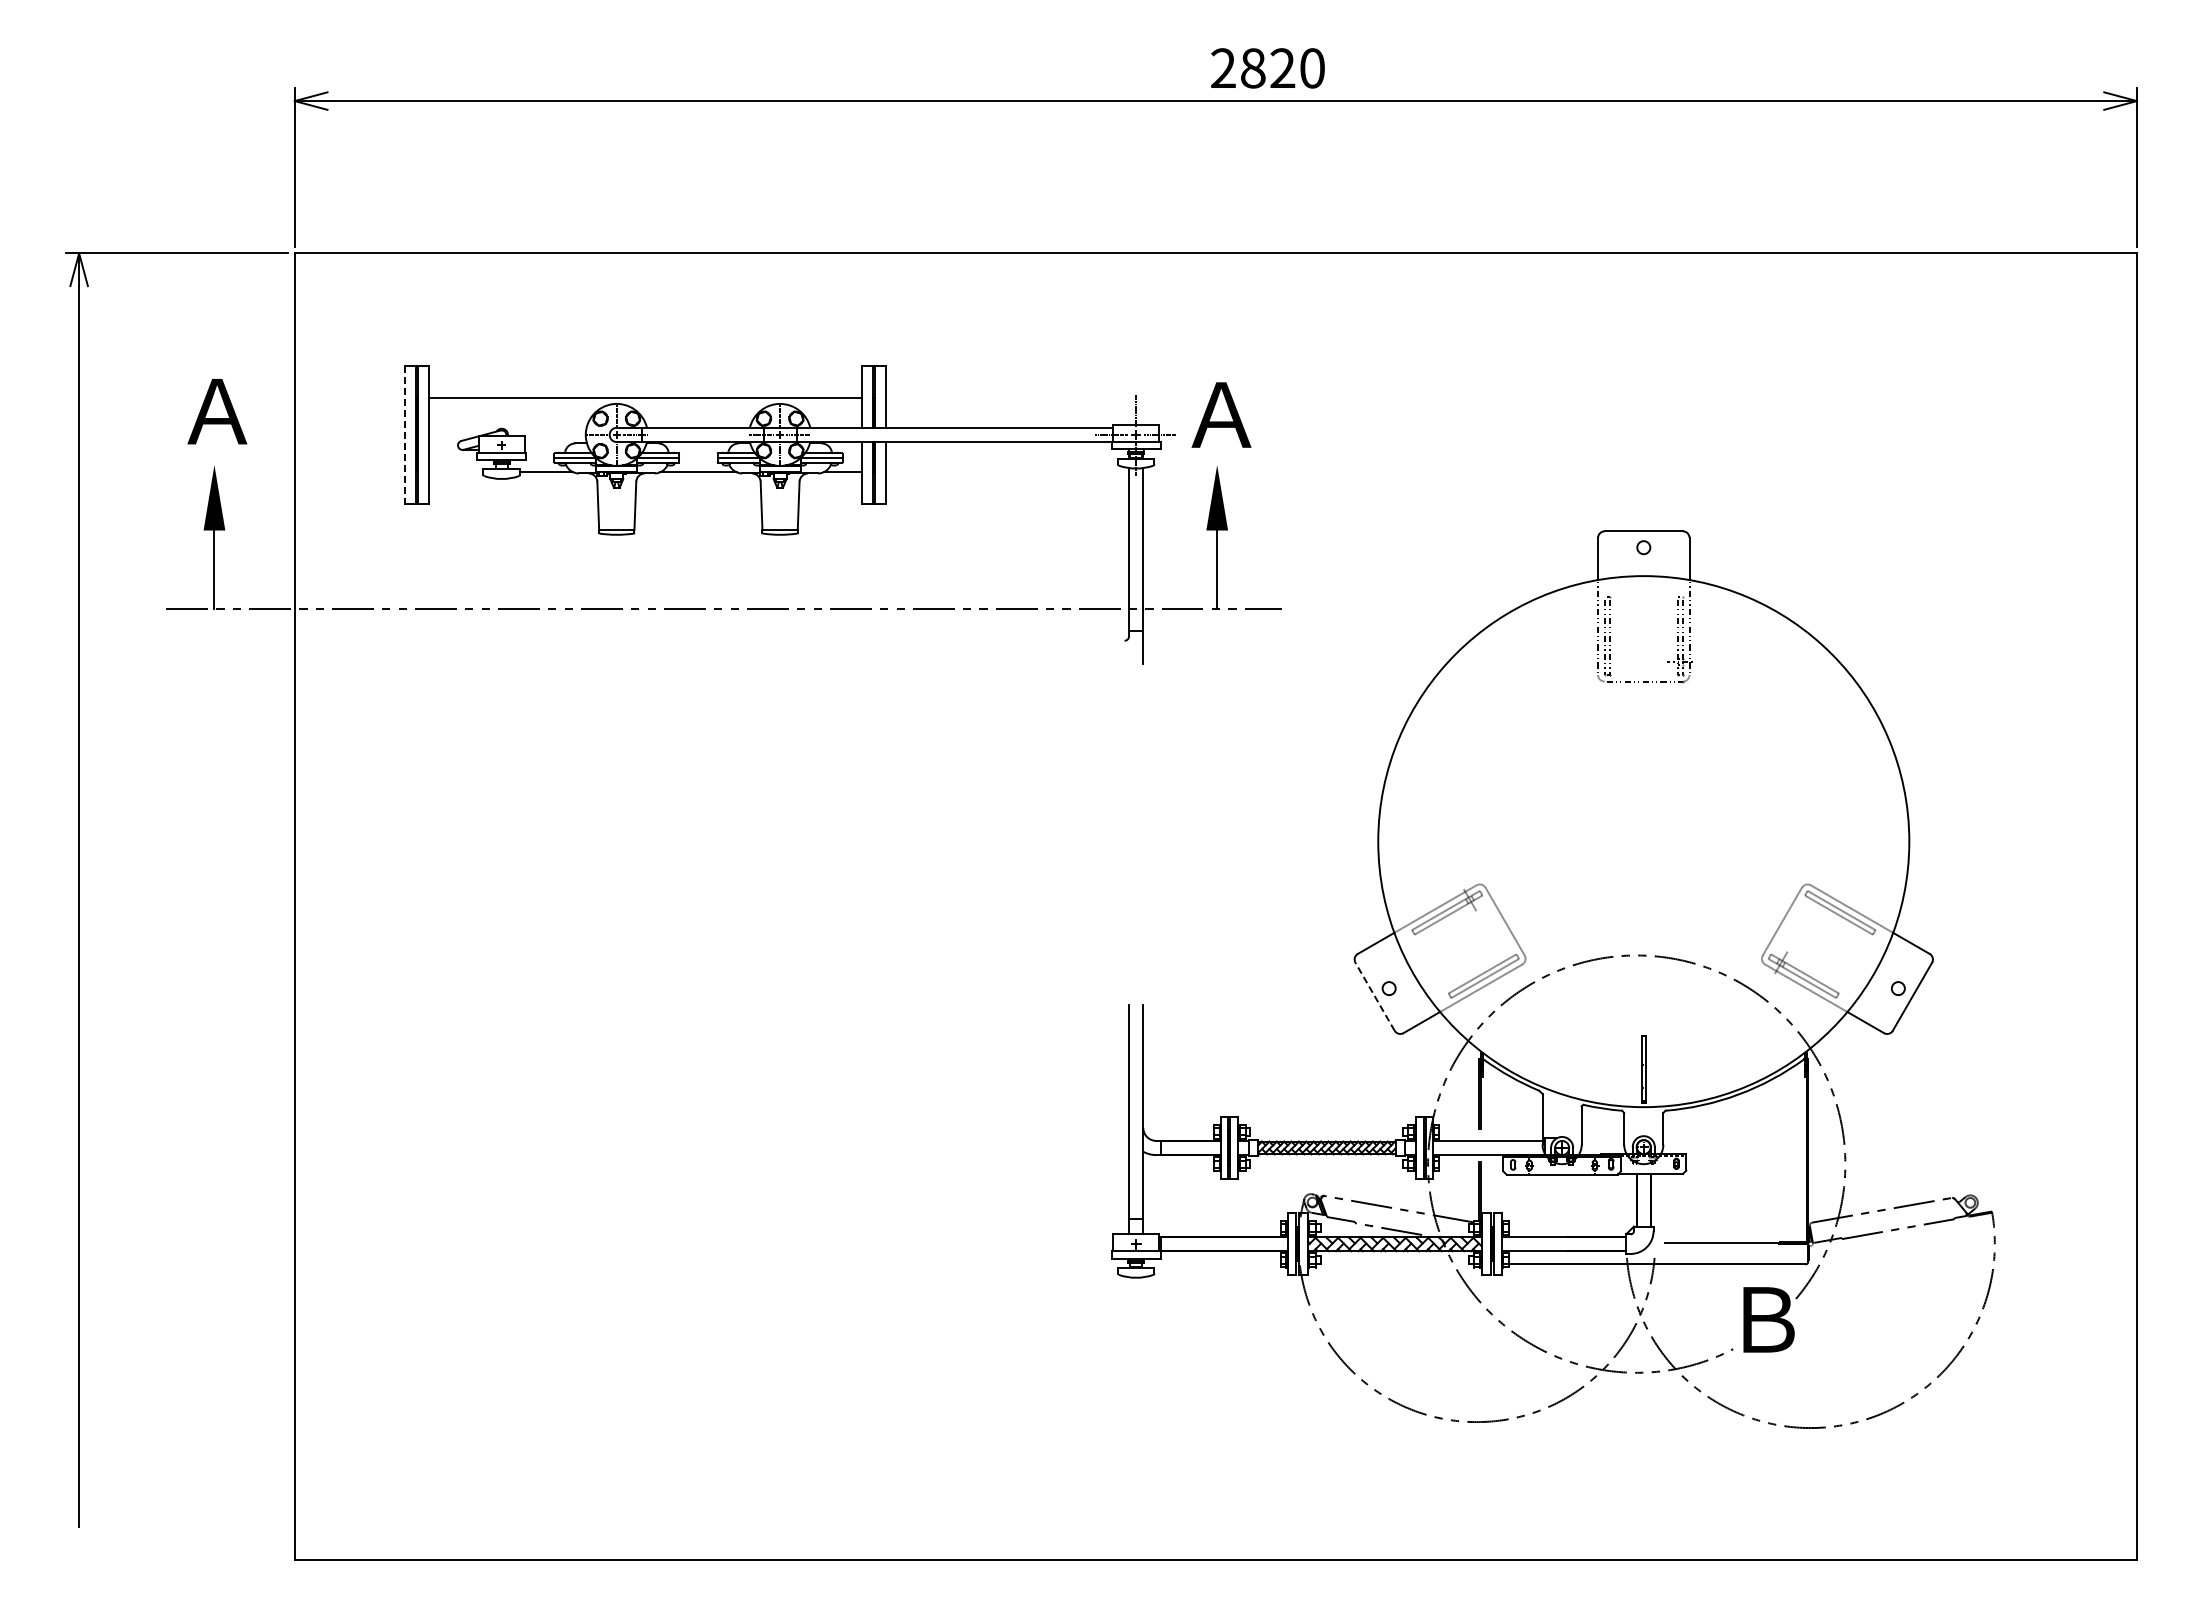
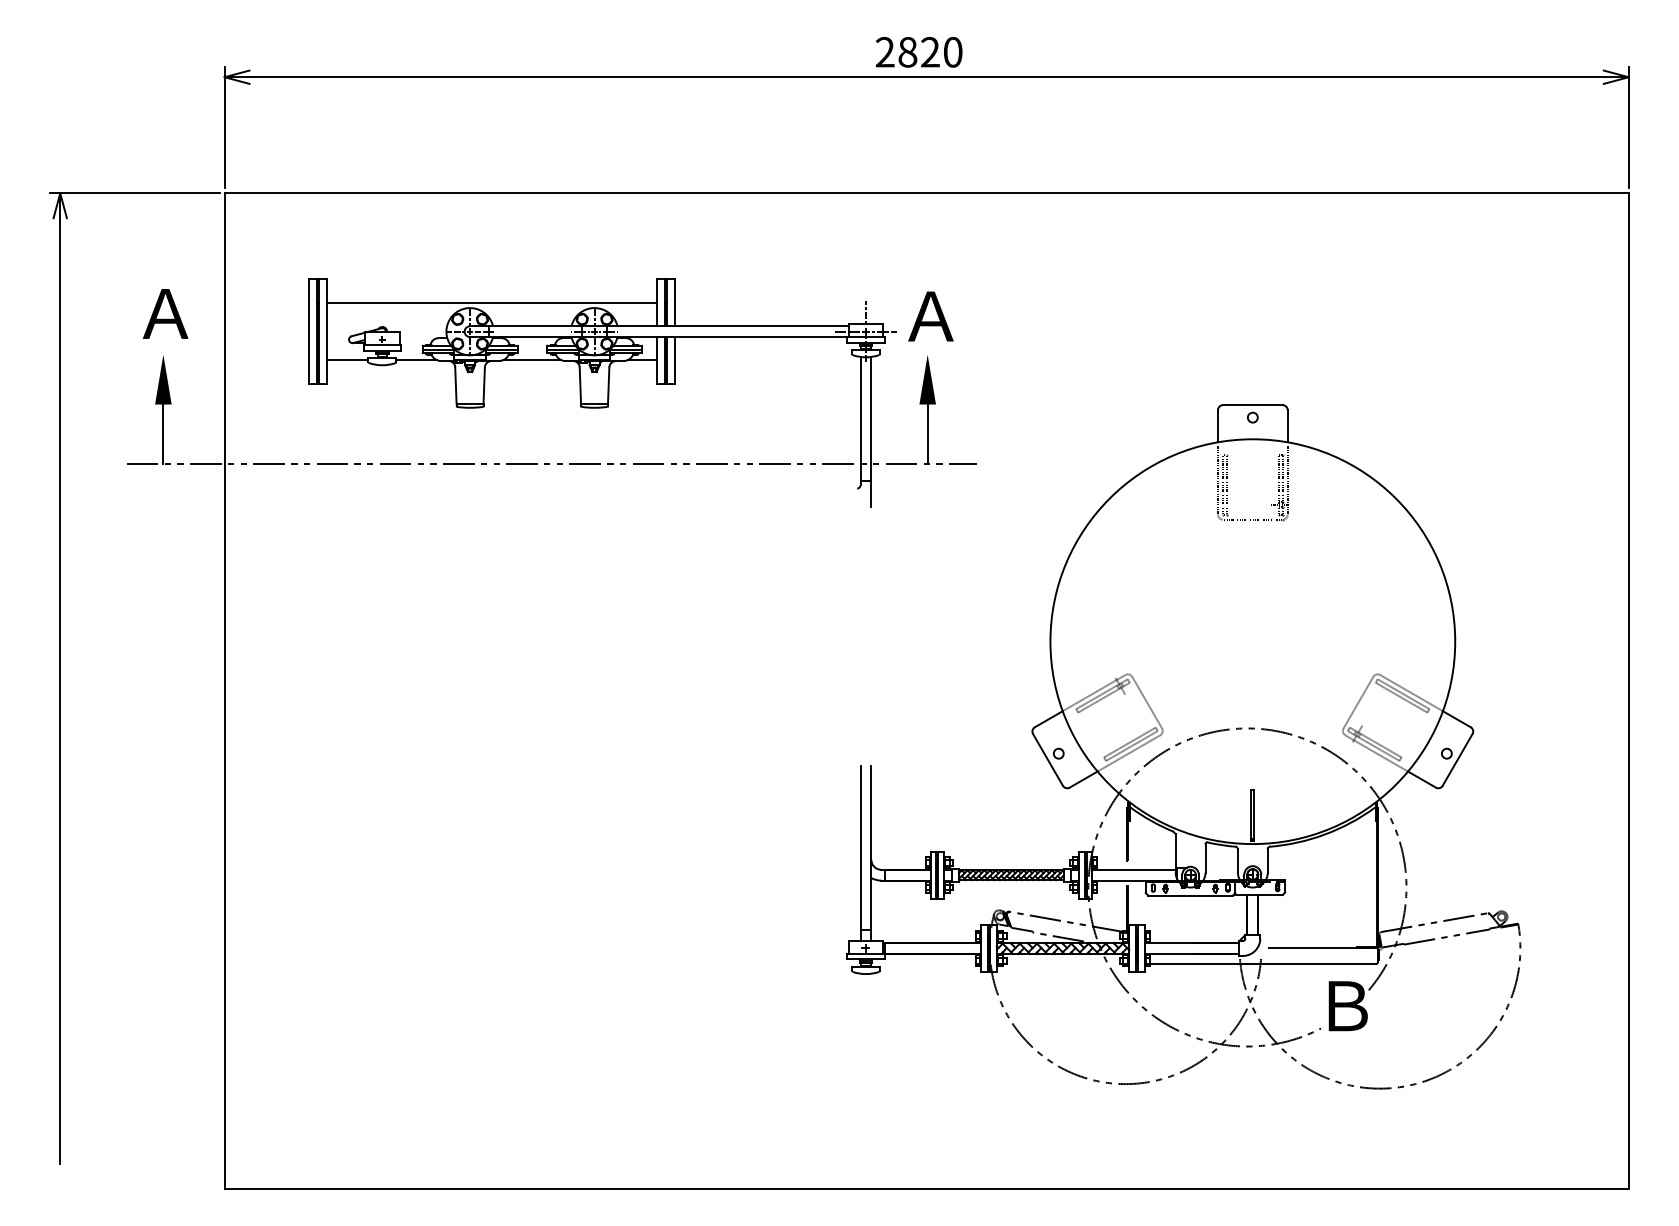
text: (1267, 68) -> (918, 52), moved
line: (405, 434) -> (309, 331), dashed -> solid
line: (455, 472) -> (347, 360), added
line: (1374, 996) -> (1047, 759), dashed -> solid

